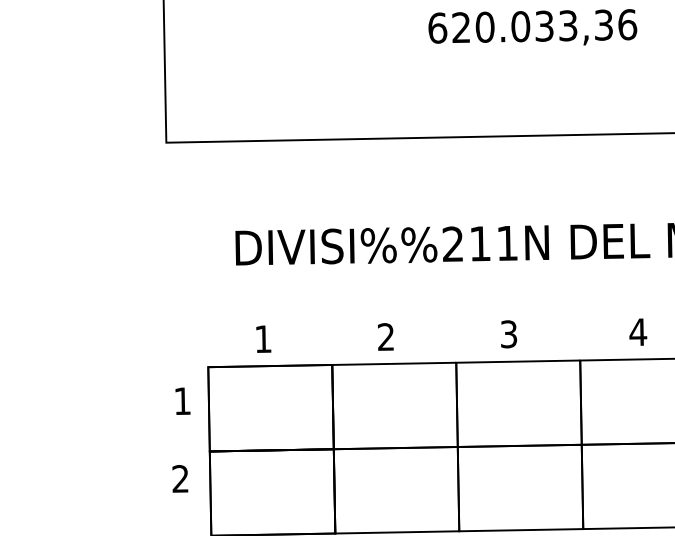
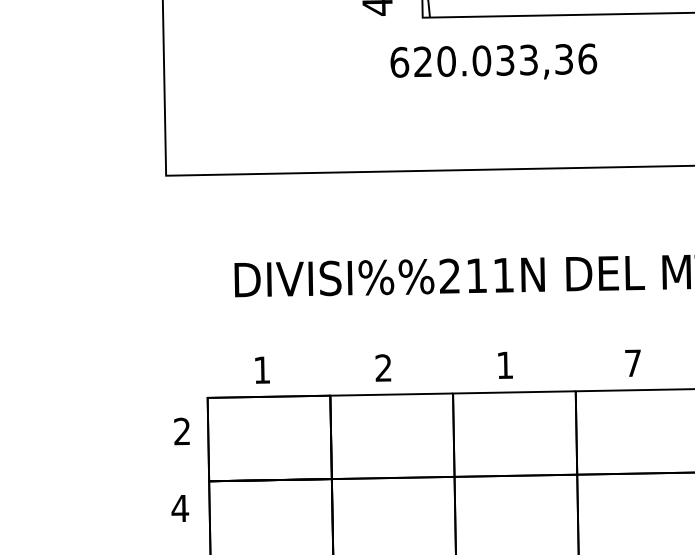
text: (532, 27) -> (493, 61), moved
text: (637, 331) -> (632, 362), 4 -> 7
text: (509, 334) -> (505, 365), 3 -> 1
text: (182, 401) -> (182, 431), 1 -> 2
text: (180, 478) -> (180, 508), 2 -> 4

